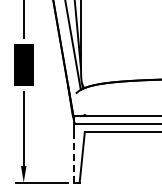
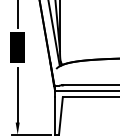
line: (74, 156) -> (55, 115), dashed -> solid

